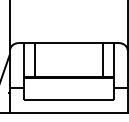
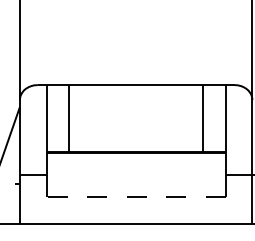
line: (68, 99) -> (135, 196), solid -> dashed

